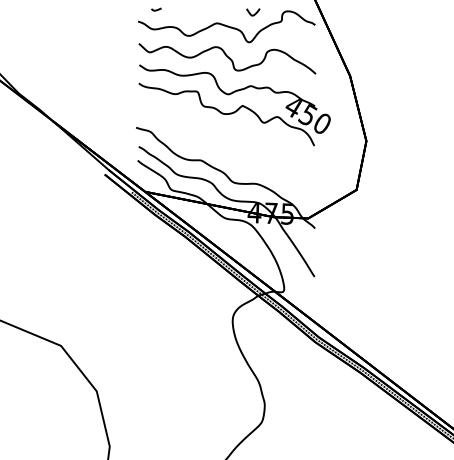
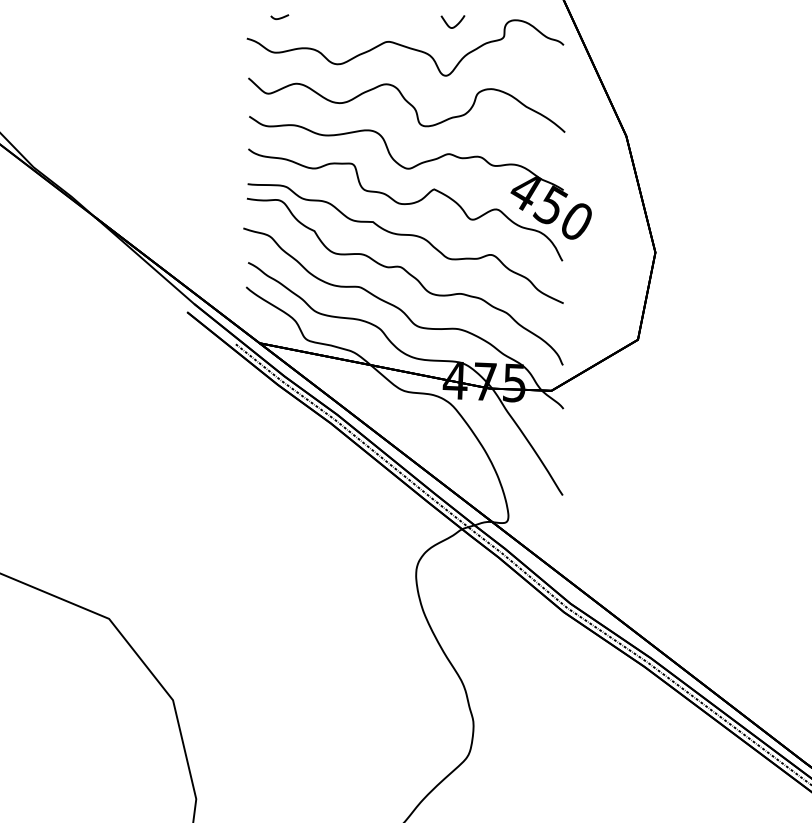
part: (226, 153) -> (405, 274), added

